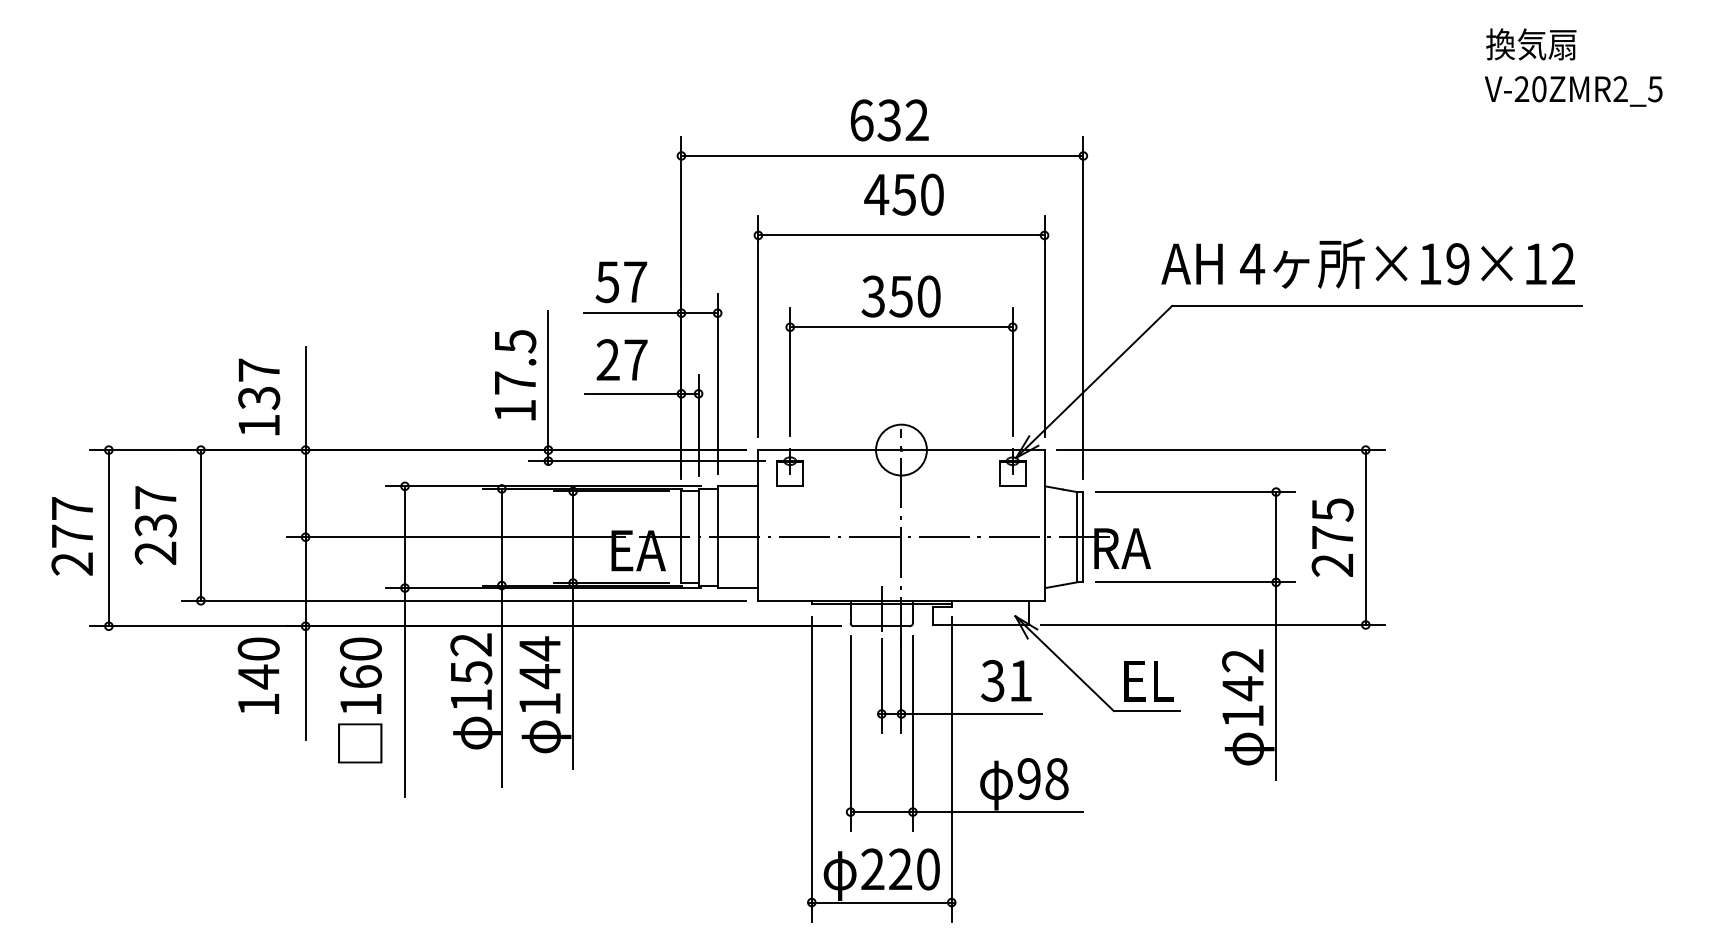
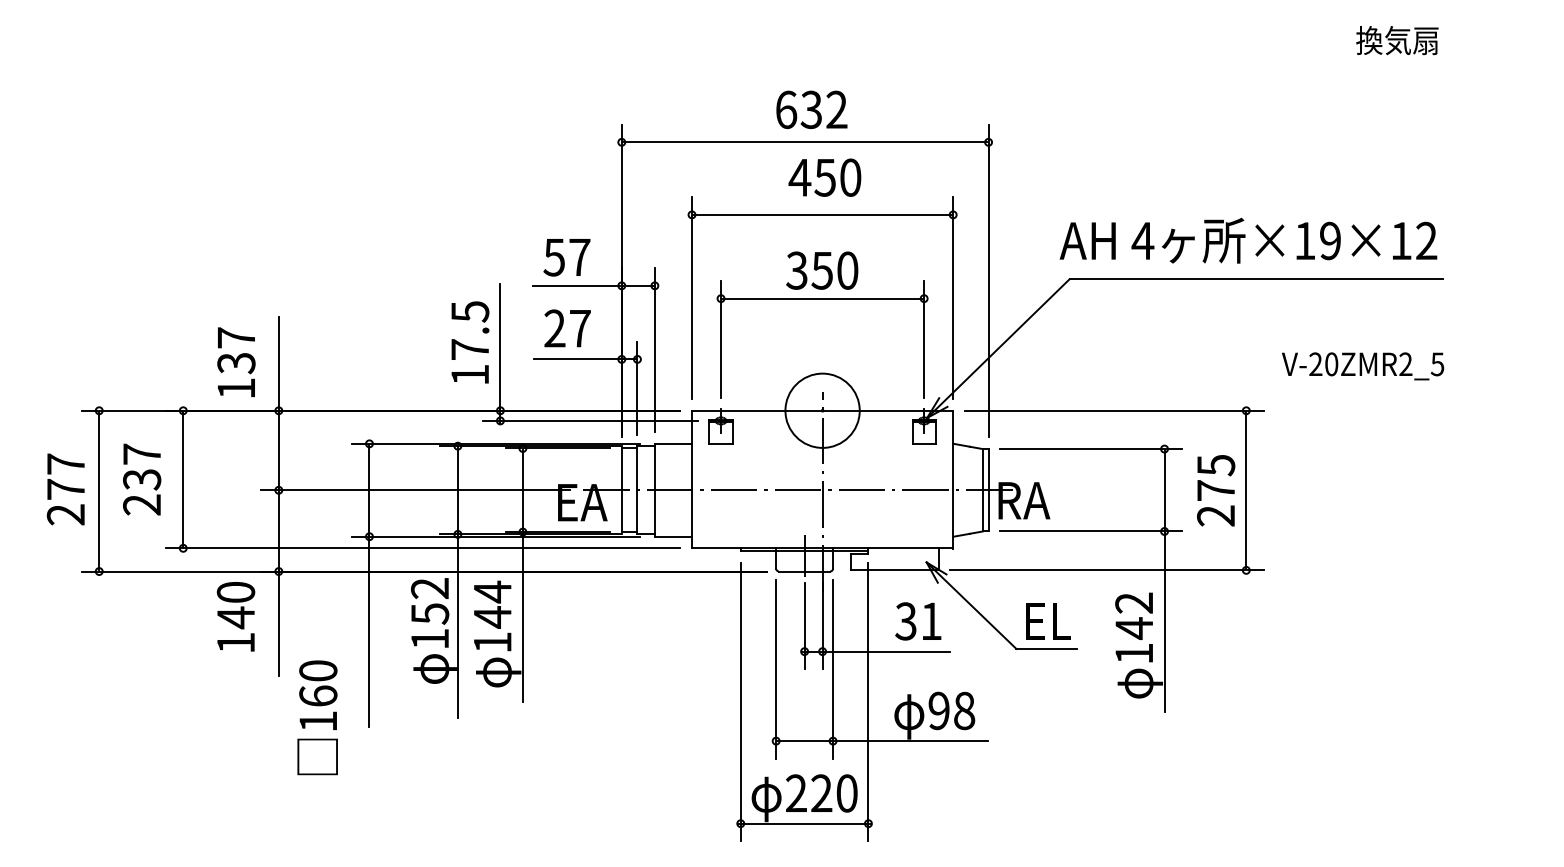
text: (1573, 91) -> (1362, 366), moved
circle: (901, 449) -> (822, 410), size x1.6
text: (360, 700) -> (317, 717), moved

